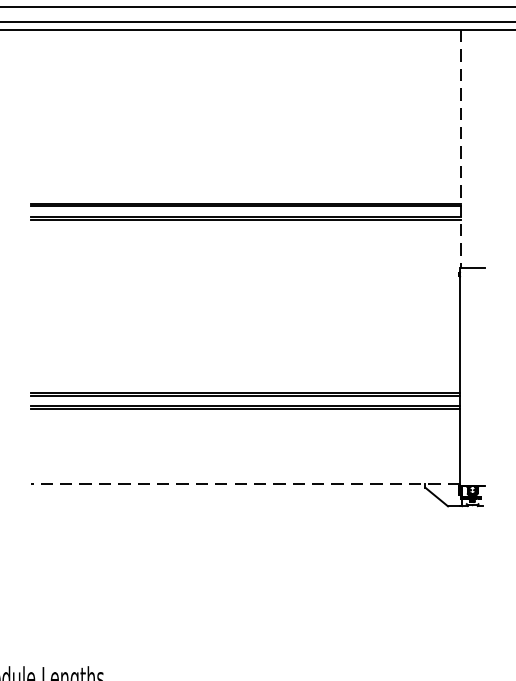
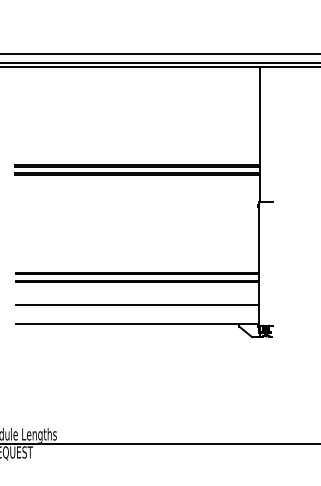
line: (460, 149) -> (259, 134), dashed -> solid
line: (245, 450) -> (137, 305), added
line: (245, 484) -> (137, 324), dashed -> solid

